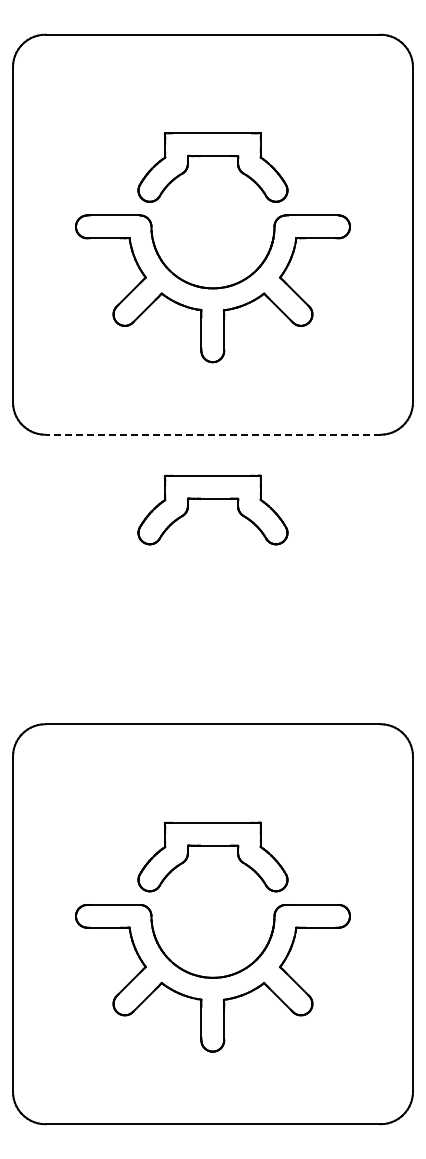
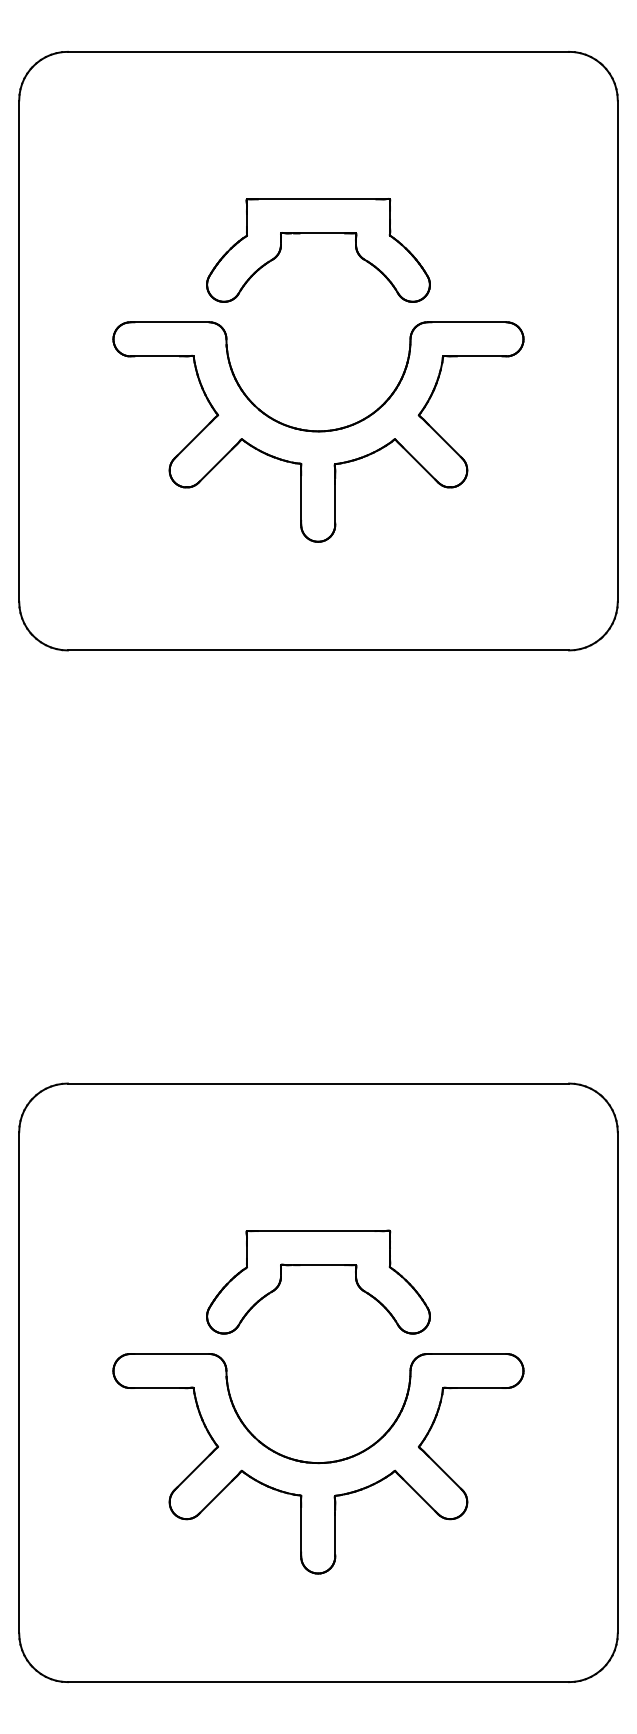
line: (212, 434) -> (317, 650), dashed -> solid
part: (212, 499) -> (317, 747), removed

